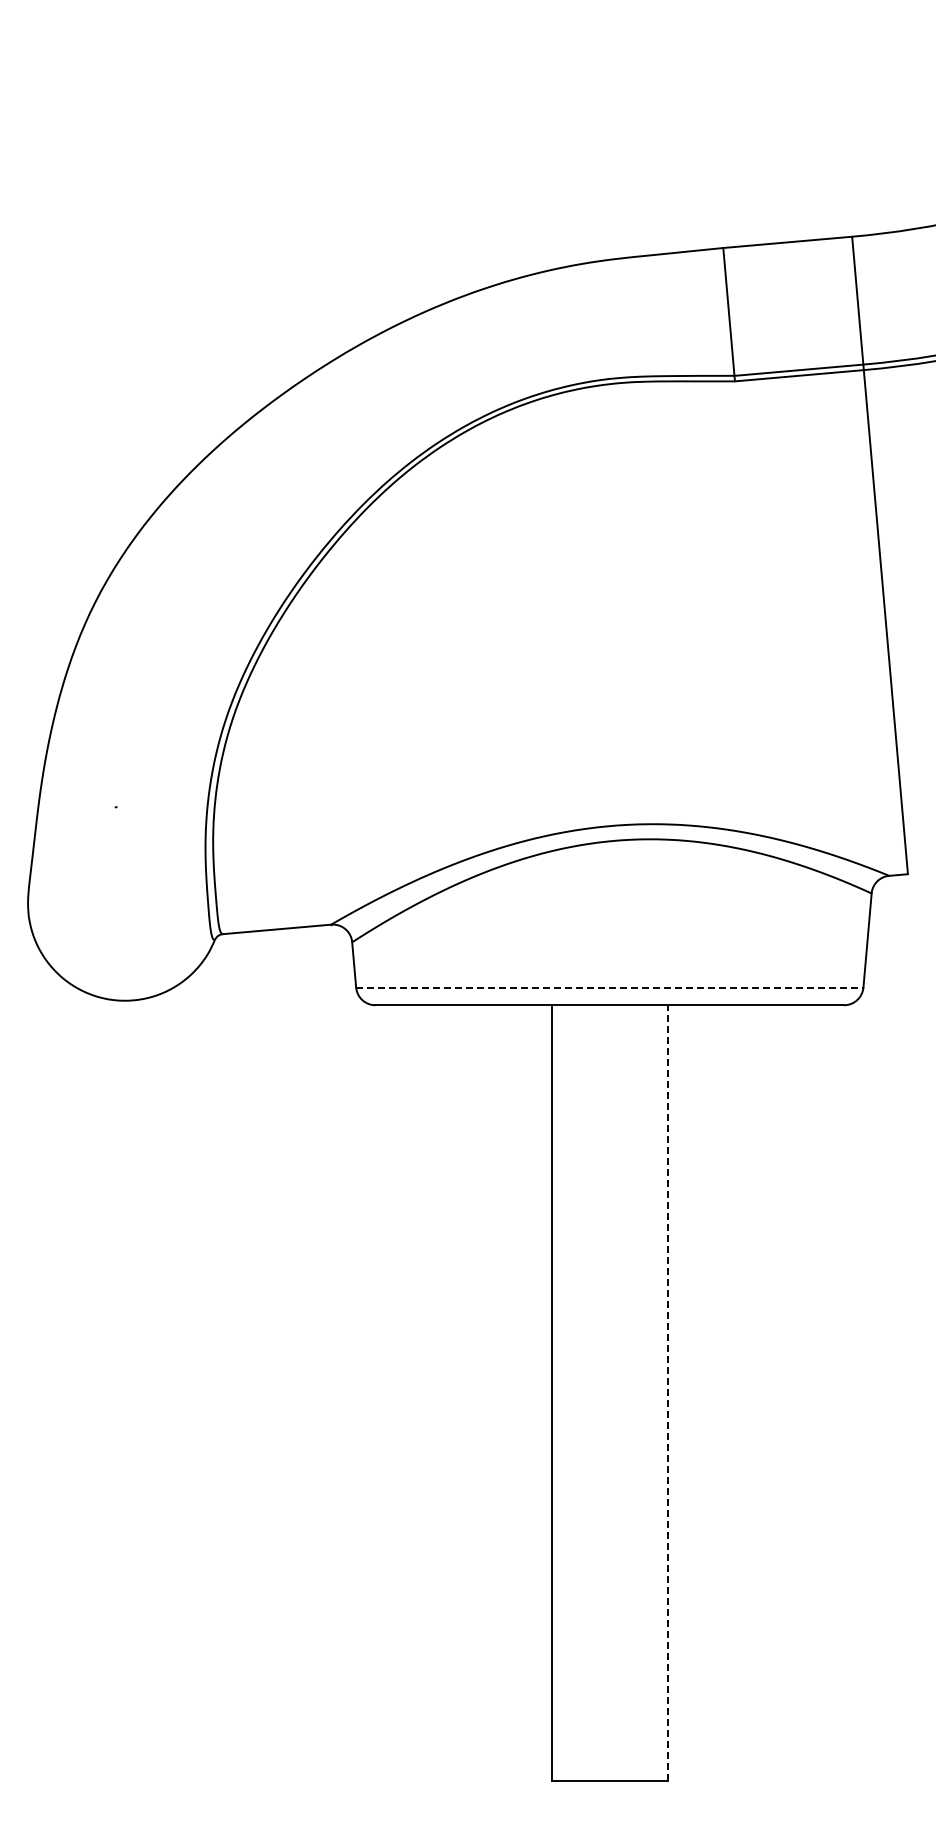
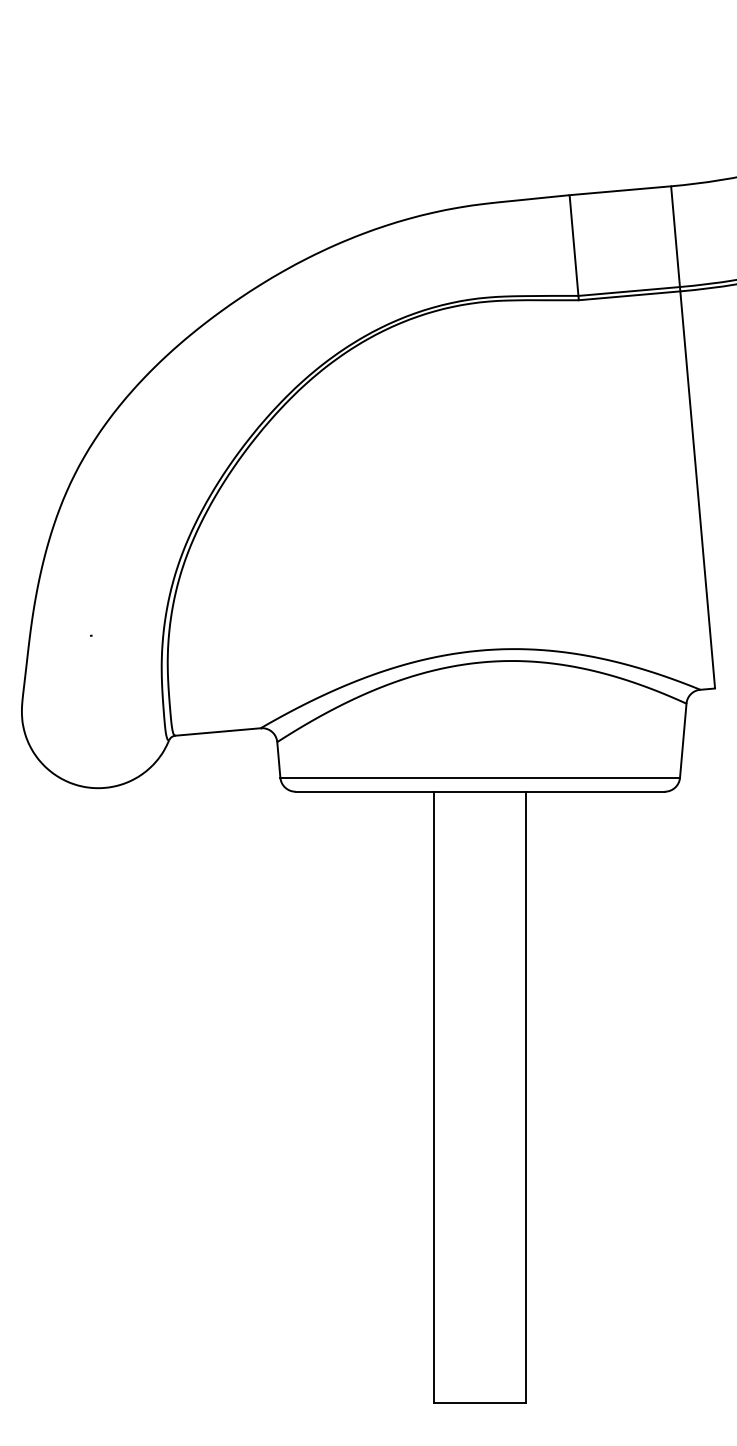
line: (609, 987) -> (479, 777), dashed -> solid
line: (667, 1393) -> (525, 1097), dashed -> solid

